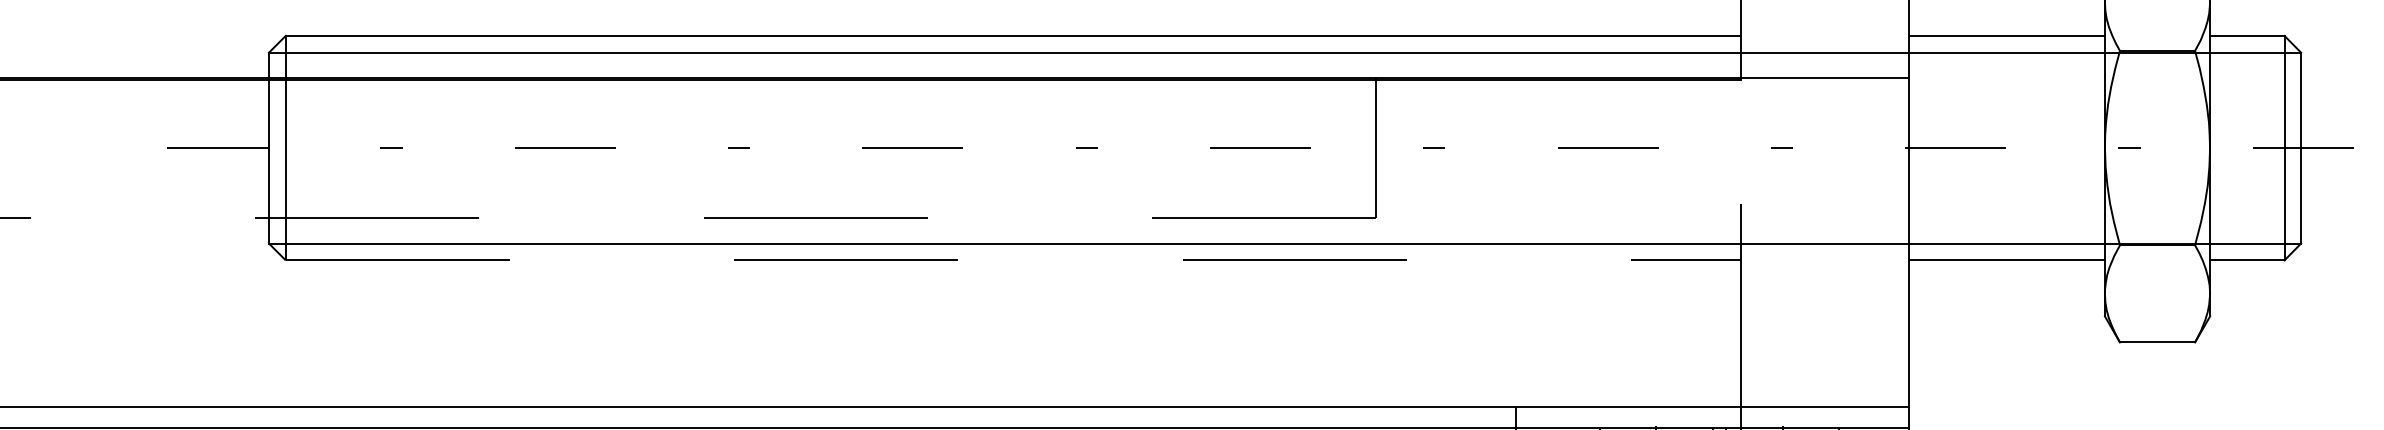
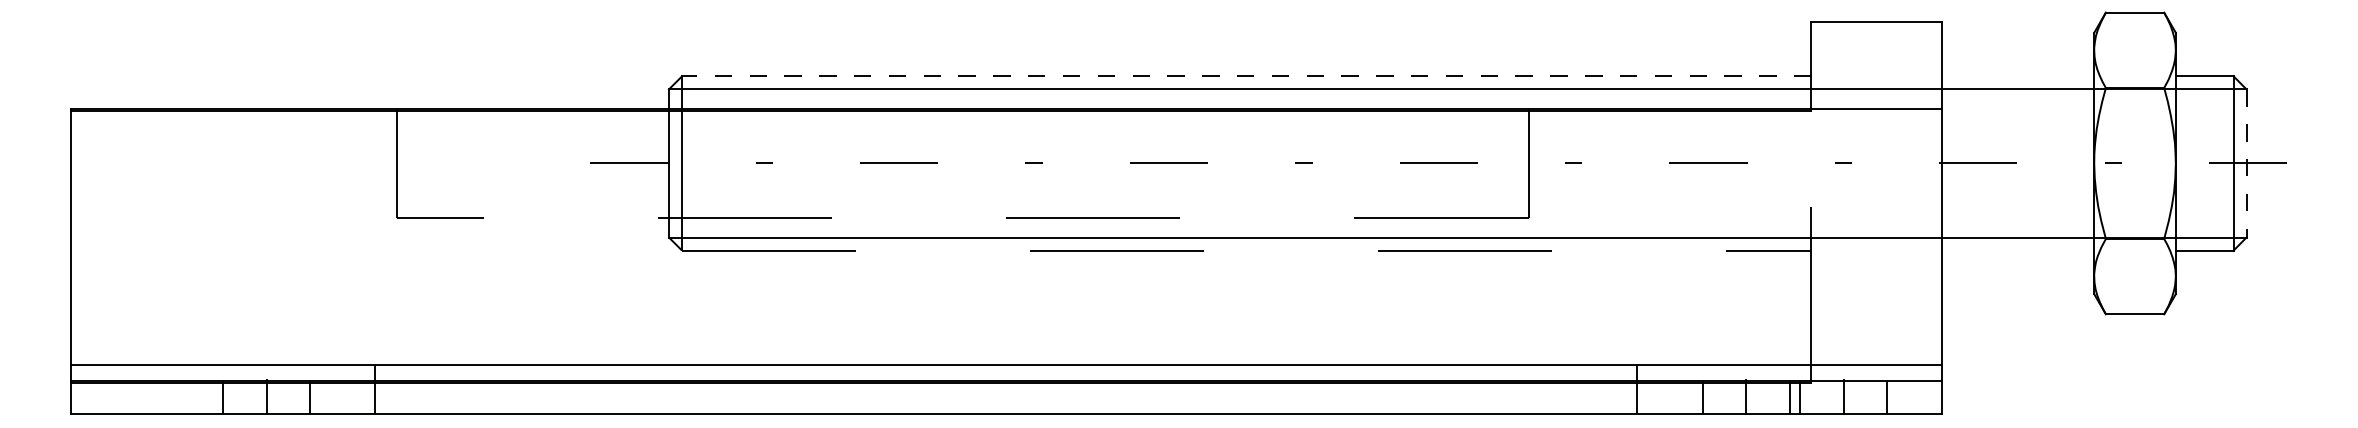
line: (1012, 36) -> (1246, 76), solid -> dashed
line: (2006, 36) -> (2017, 76), removed
line: (2301, 148) -> (2246, 163), solid -> dashed
line: (2006, 260) -> (2017, 250), removed

